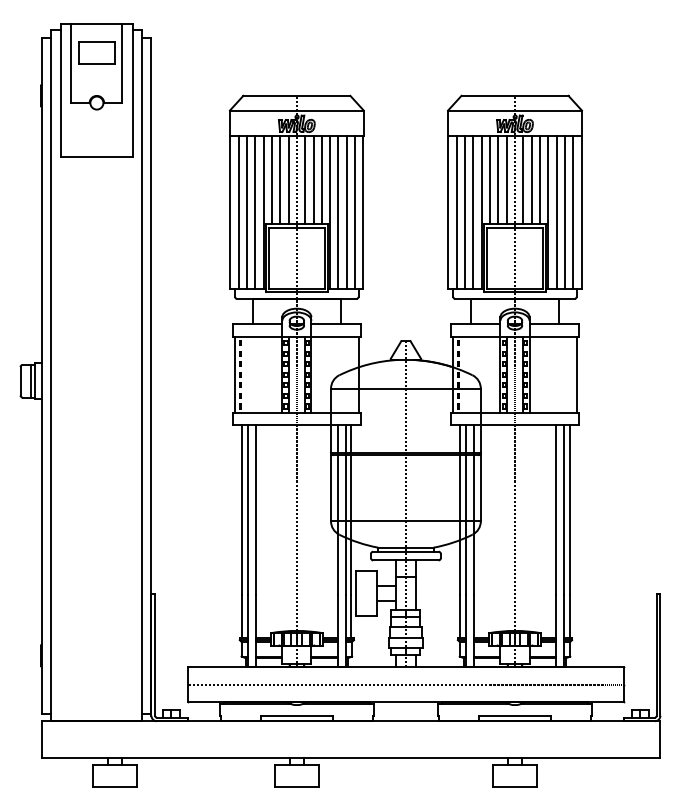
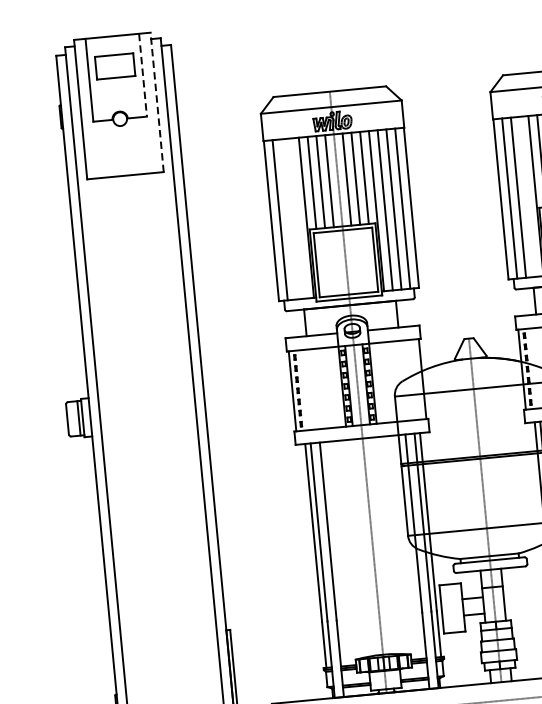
line: (122, 64) -> (143, 76), solid -> dashed
line: (133, 90) -> (157, 102), solid -> dashed
line: (246, 212) -> (288, 219), removed
line: (255, 212) -> (297, 218), removed
line: (473, 212) -> (527, 196), removed

